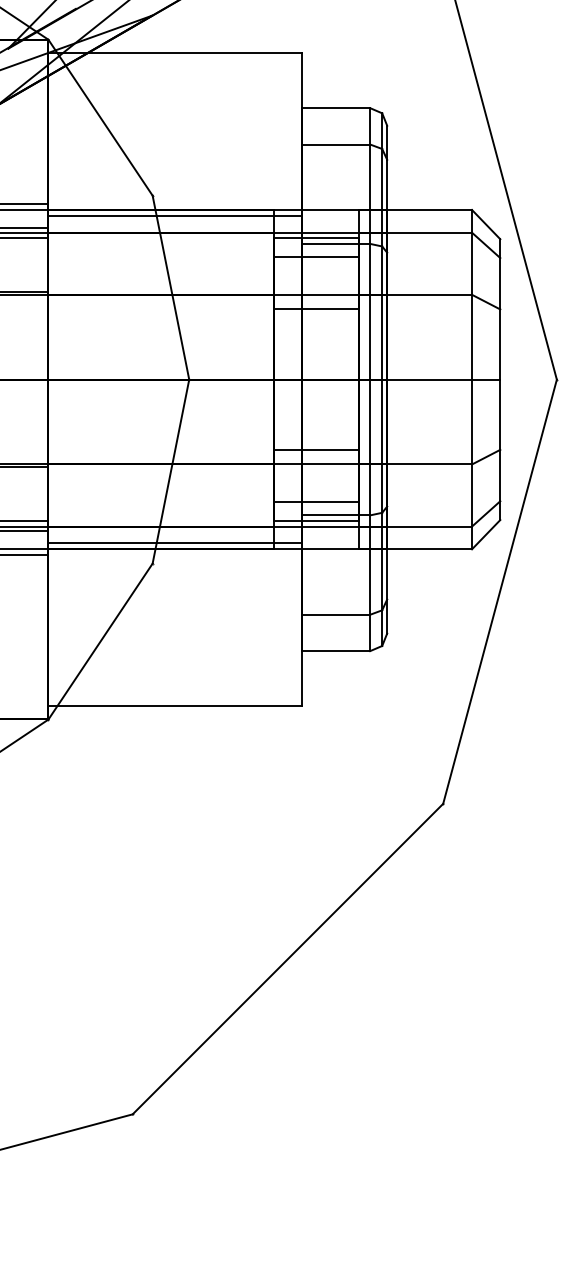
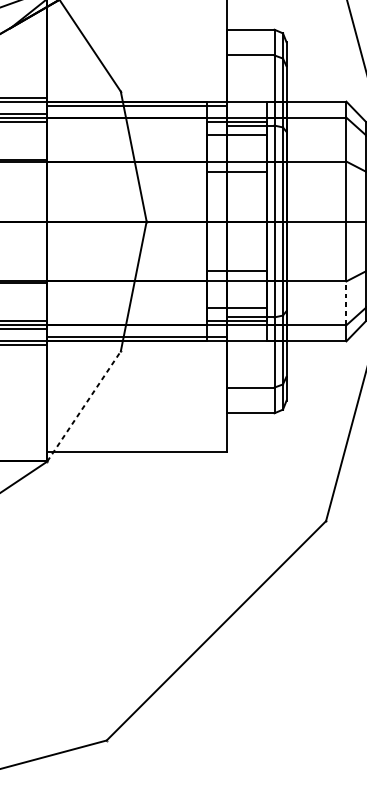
line: (472, 495) -> (346, 303), solid -> dashed
line: (100, 641) -> (83, 406), solid -> dashed

